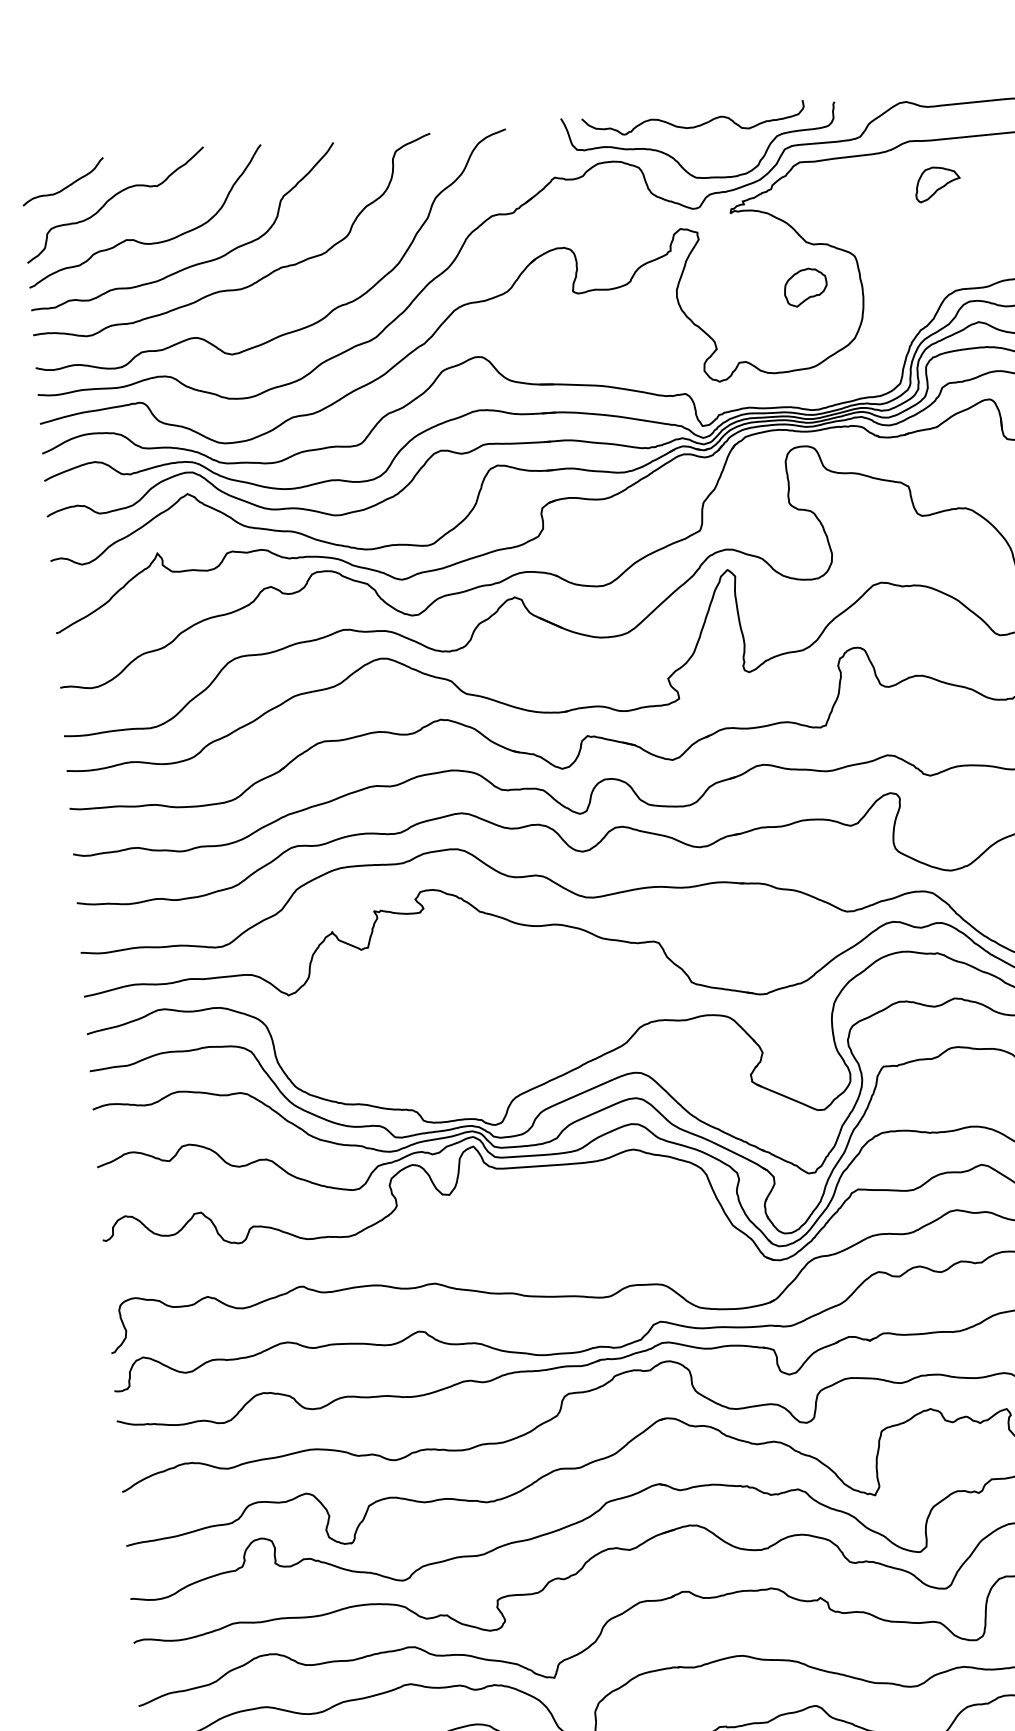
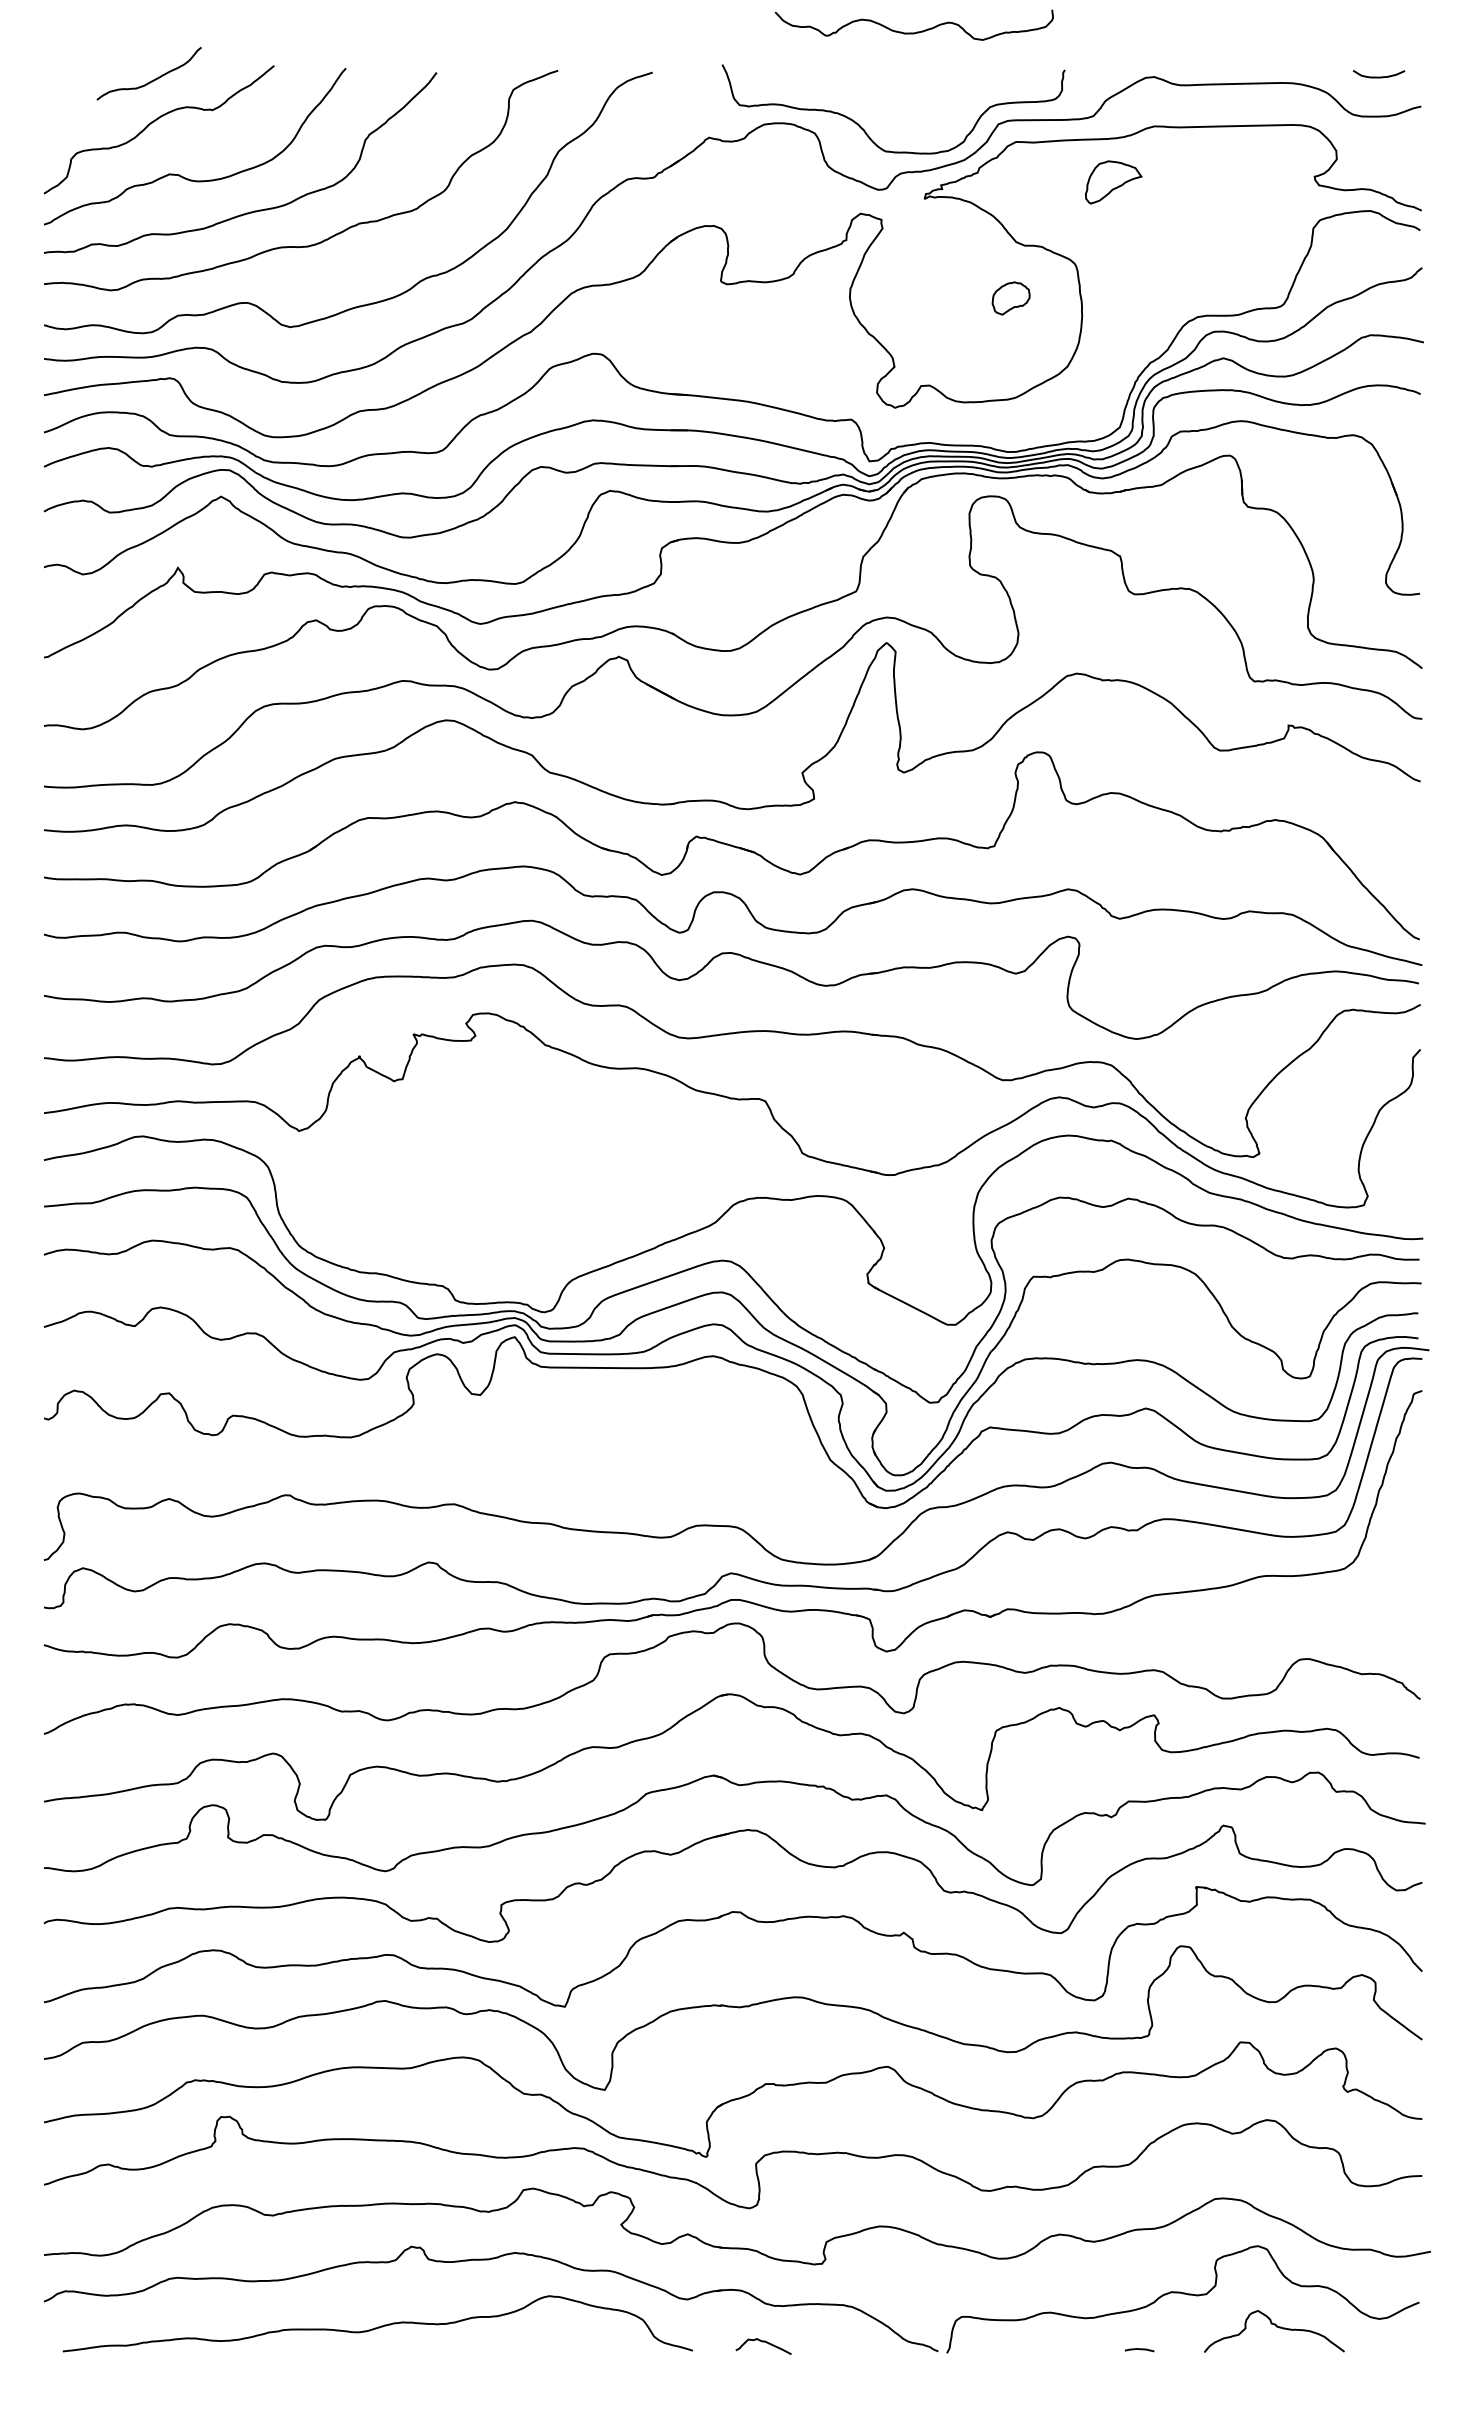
curve: (695, 125) -> (916, 31), moved
part: (937, 184) -> (1113, 182), moved
curve: (65, 187) -> (151, 80), moved
part: (805, 287) -> (1010, 298), size x0.7

